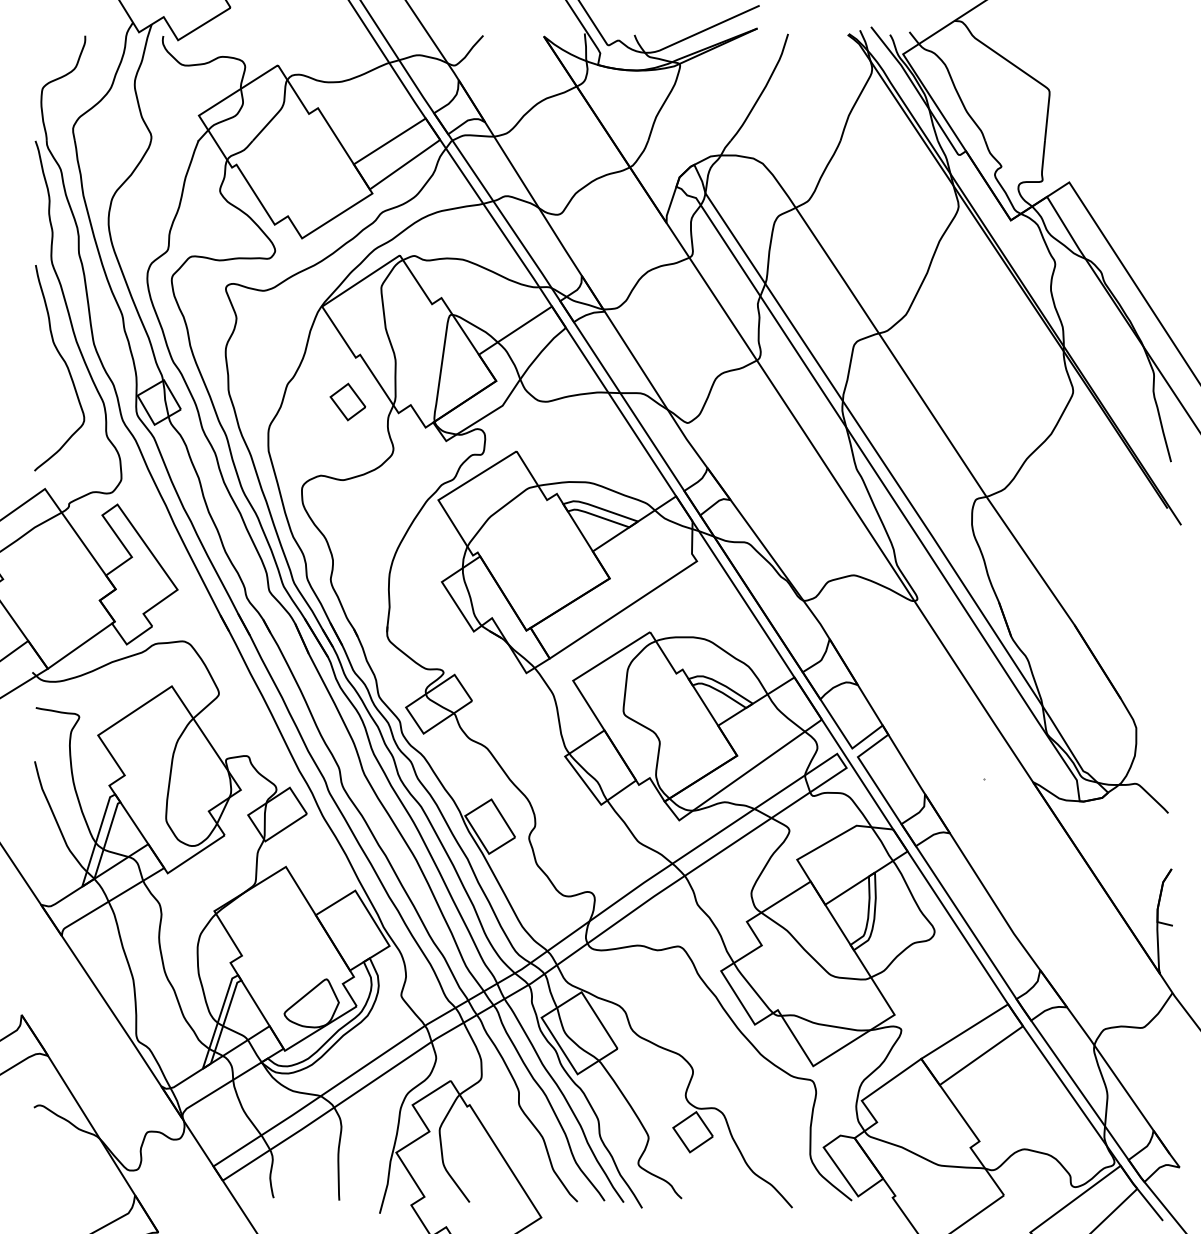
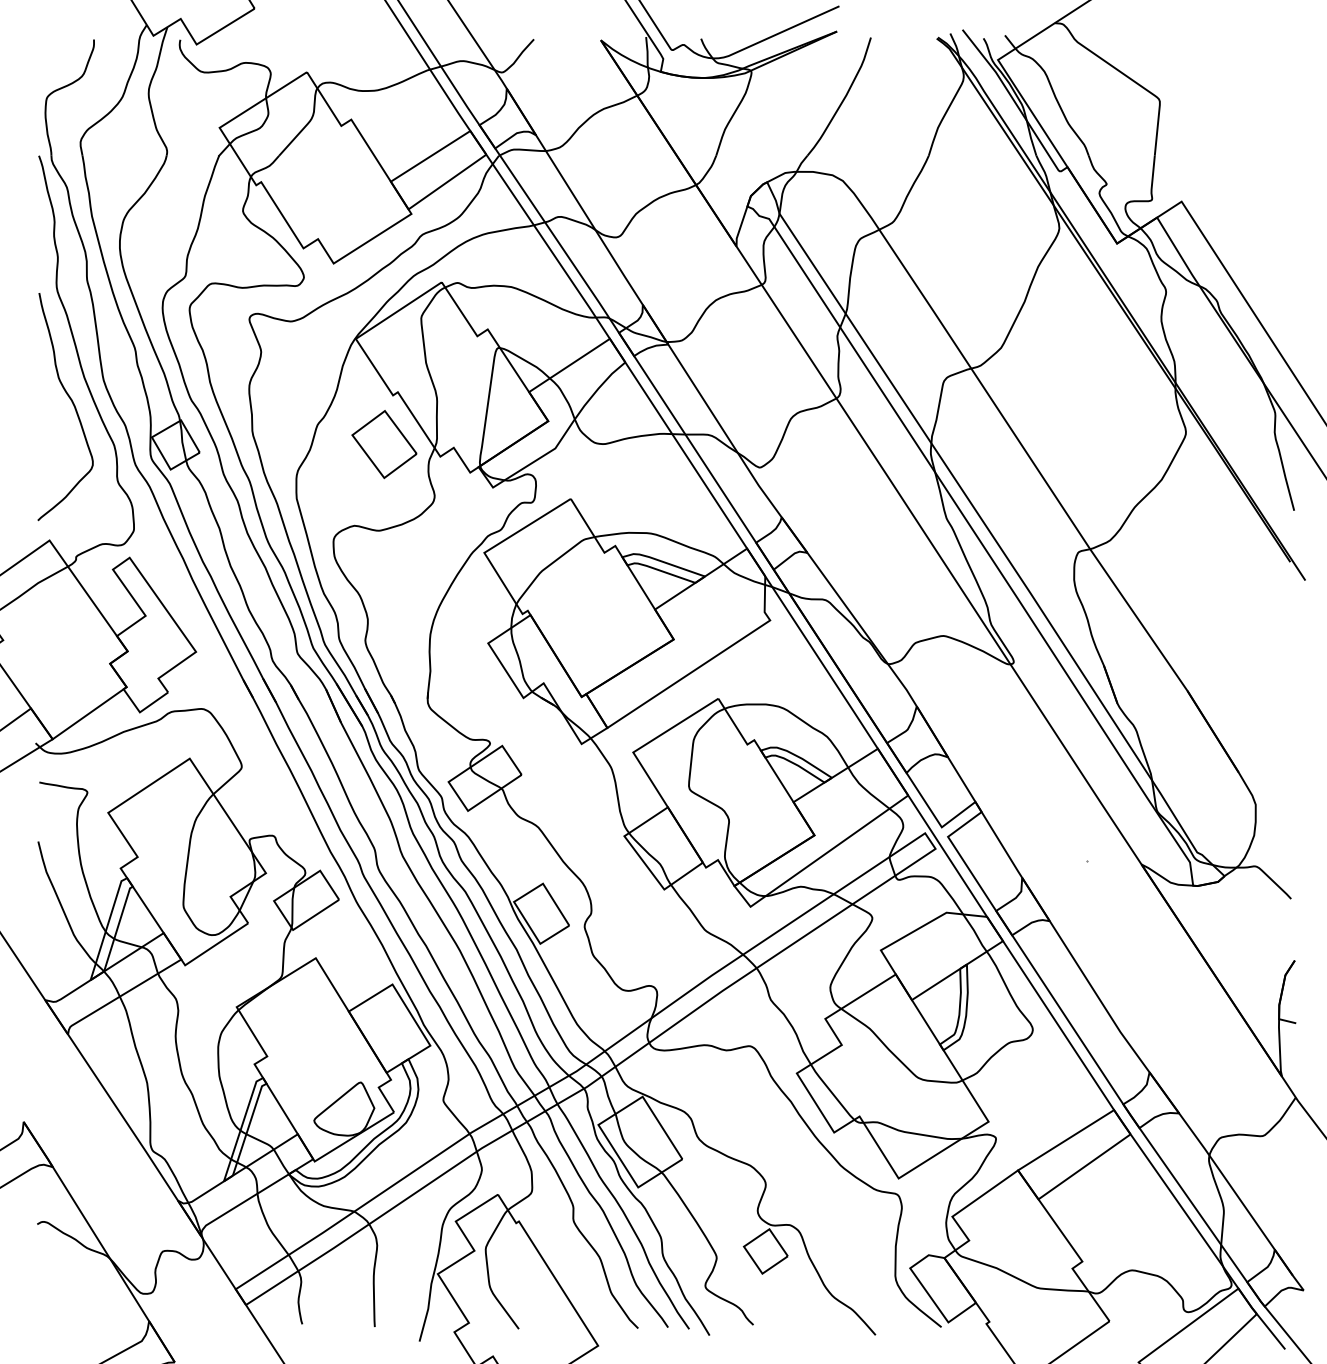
part: (347, 401) -> (383, 443), size x1.67

